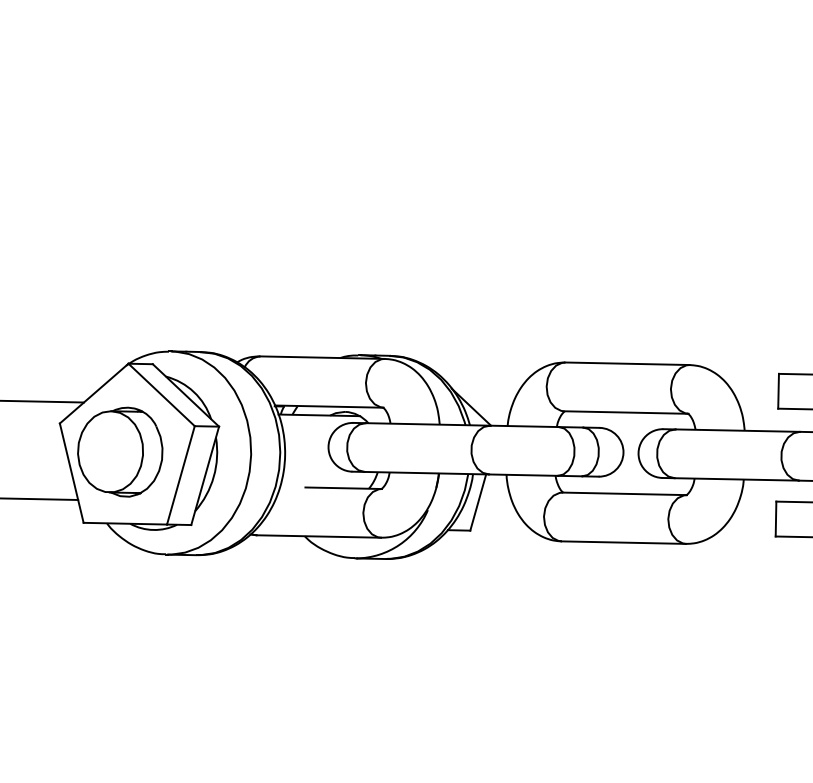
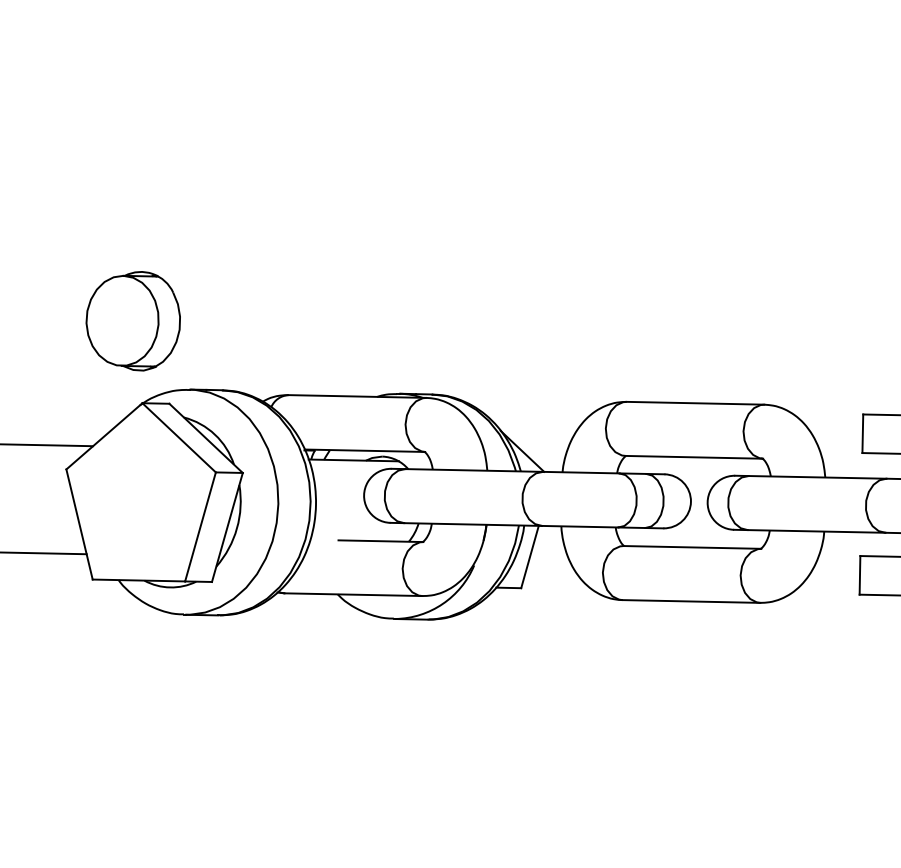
part: (119, 452) -> (132, 321), moved

